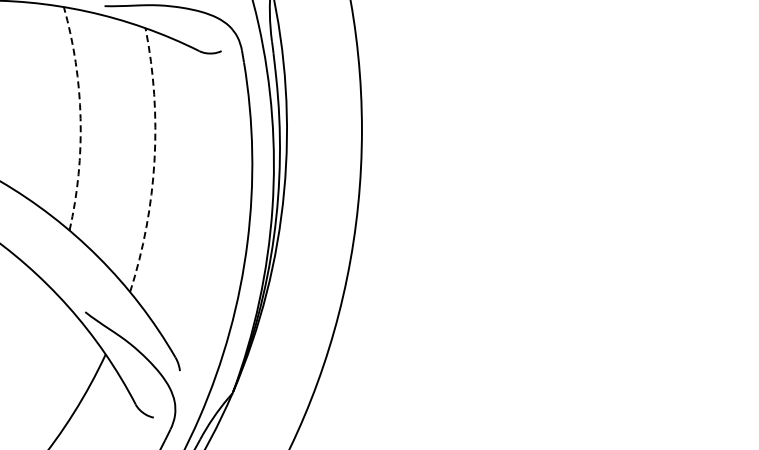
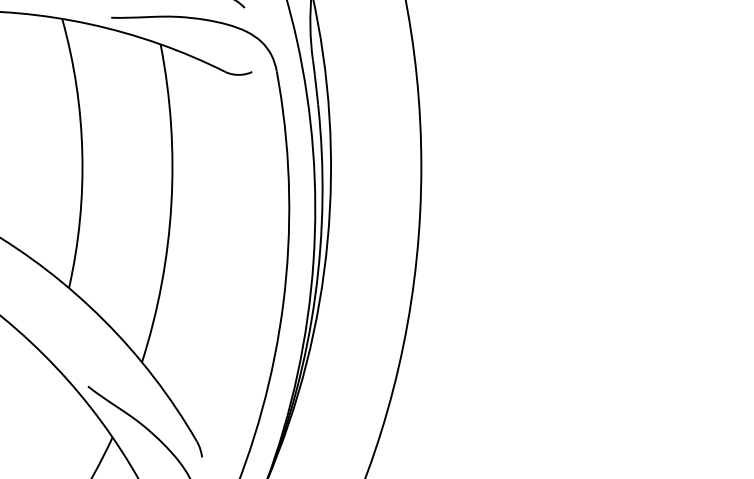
arc: (80, 118) -> (82, 153), dashed -> solid
arc: (154, 161) -> (171, 204), dashed -> solid

